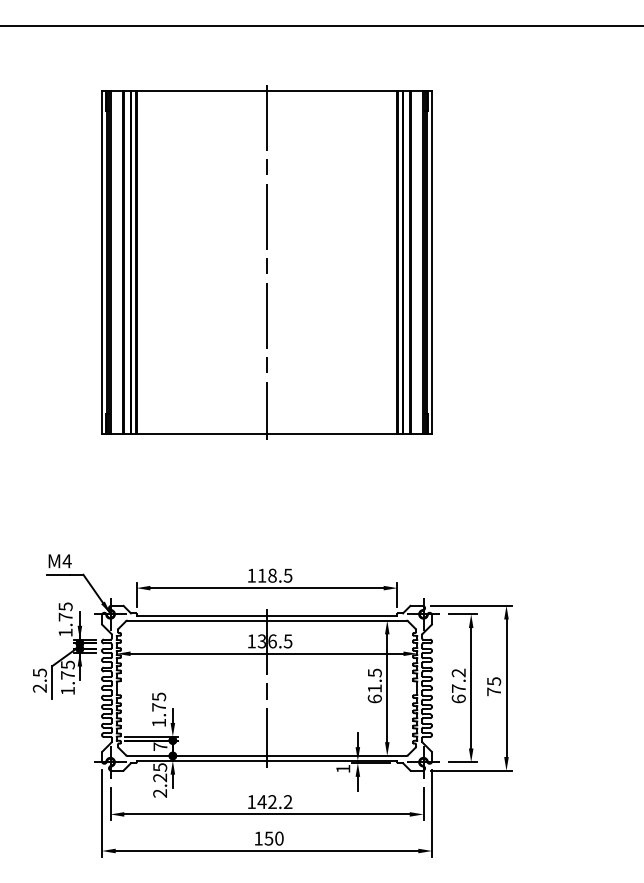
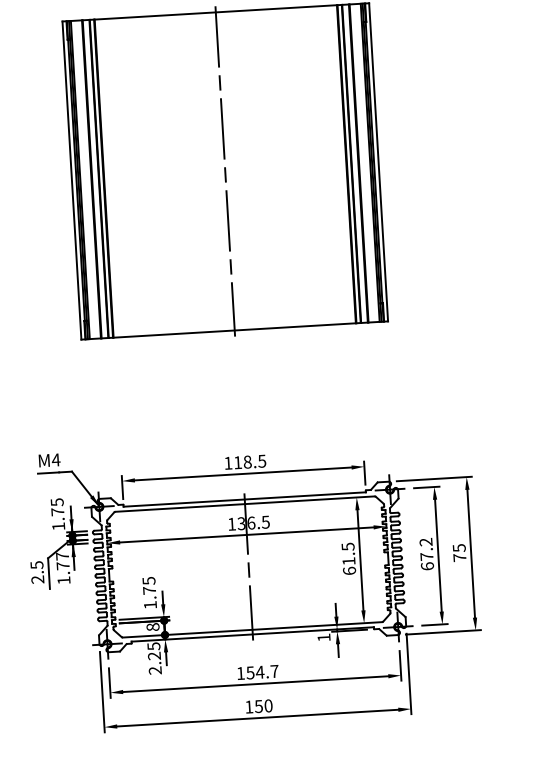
text: (67, 664) -> (62, 555), 1.75 -> 1.77
text: (160, 746) -> (153, 626), 7 -> 8
text: (274, 802) -> (262, 672), 142.2 -> 154.7

